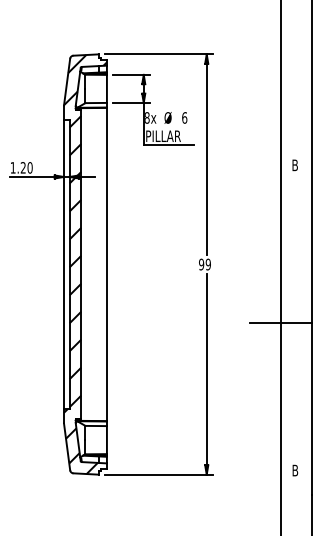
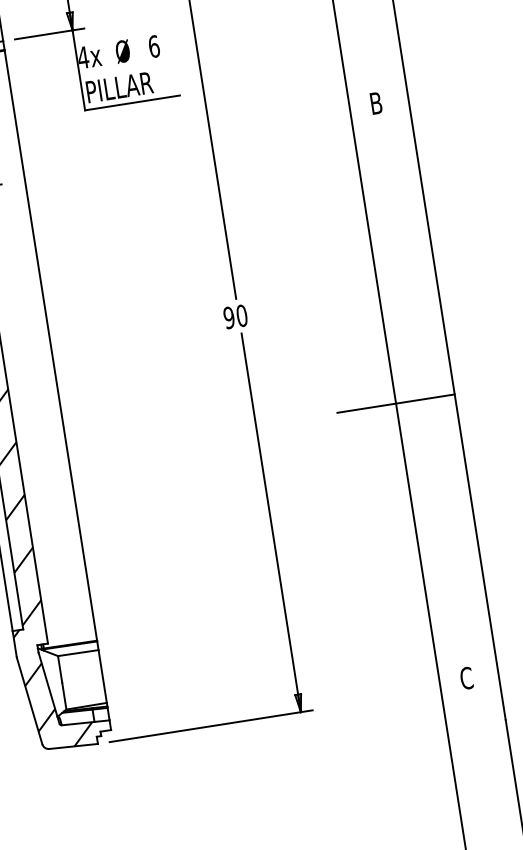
text: (147, 117) -> (83, 56), 8x -> 4x
text: (207, 264) -> (240, 315), 99 -> 90
text: (295, 470) -> (466, 678), B -> C

